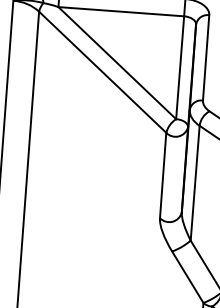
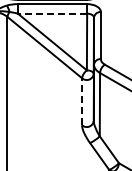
line: (121, 11) -> (52, 13), solid -> dashed
line: (163, 175) -> (82, 101), solid -> dashed

